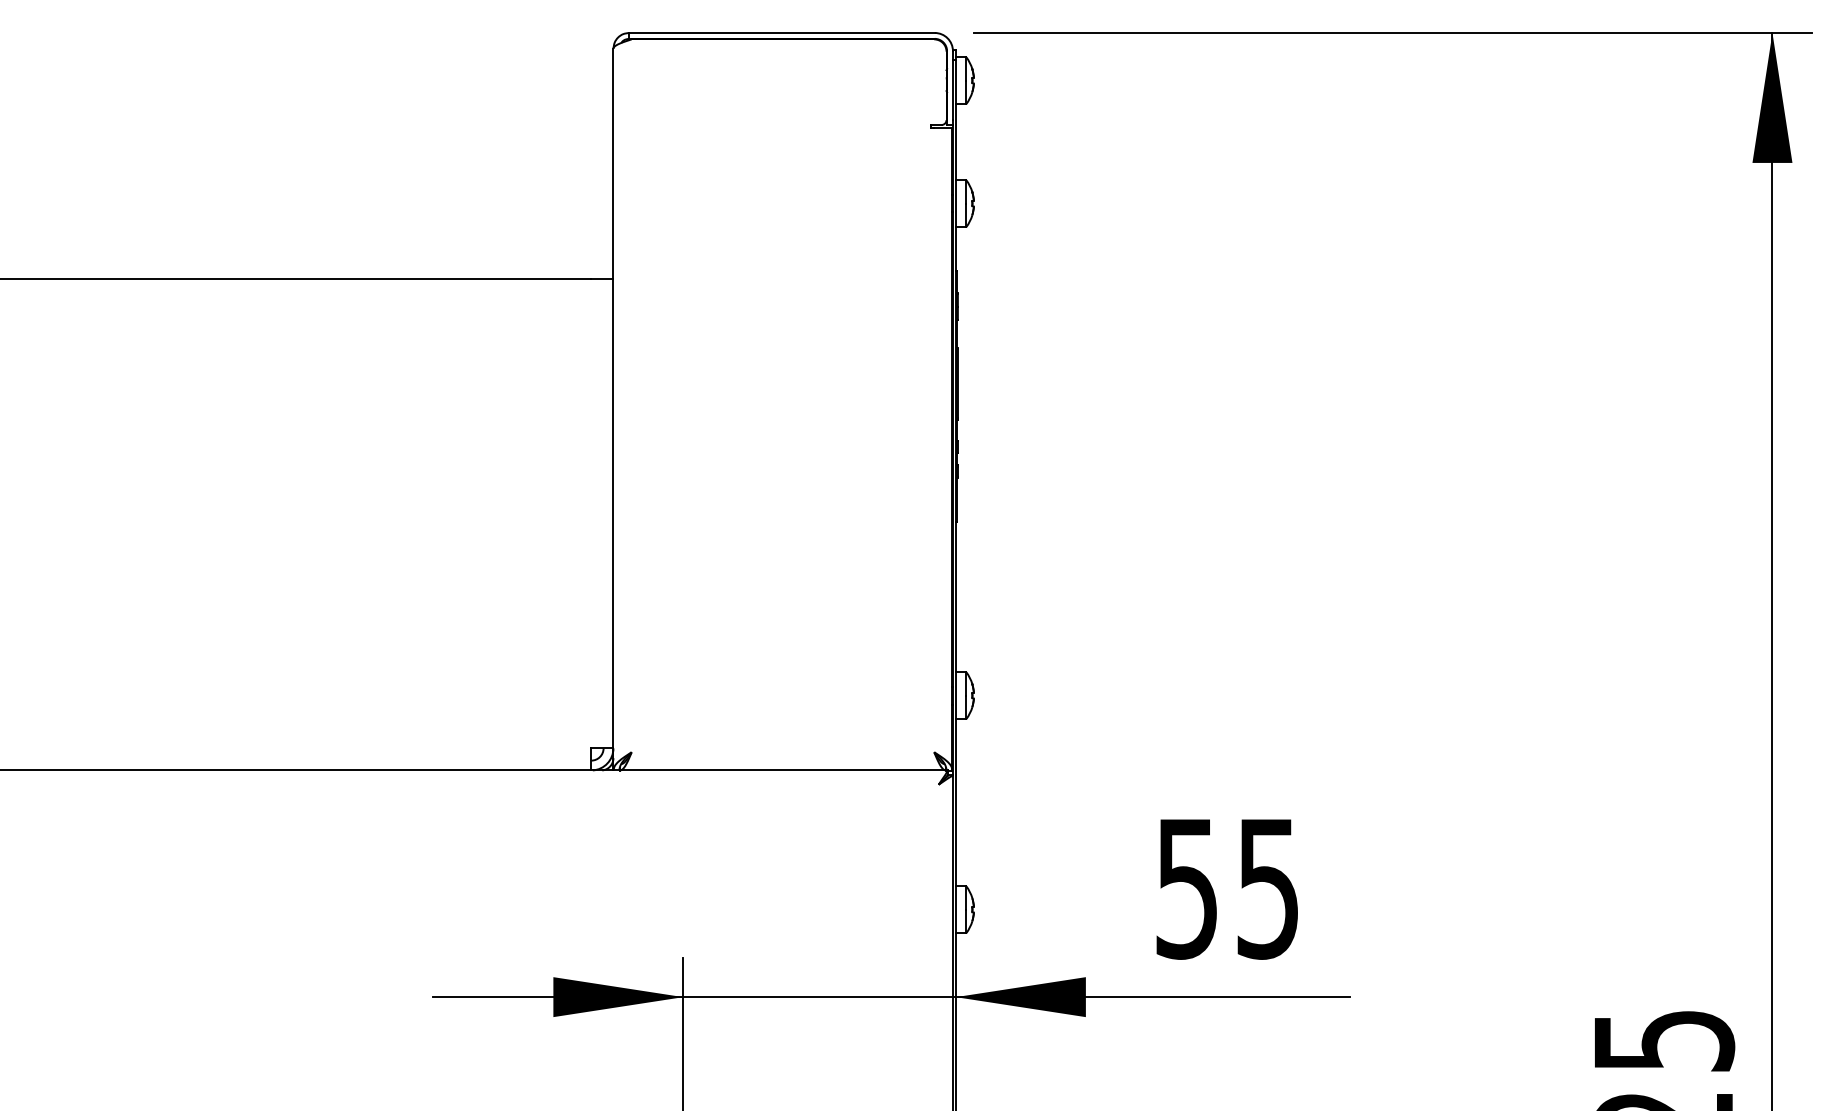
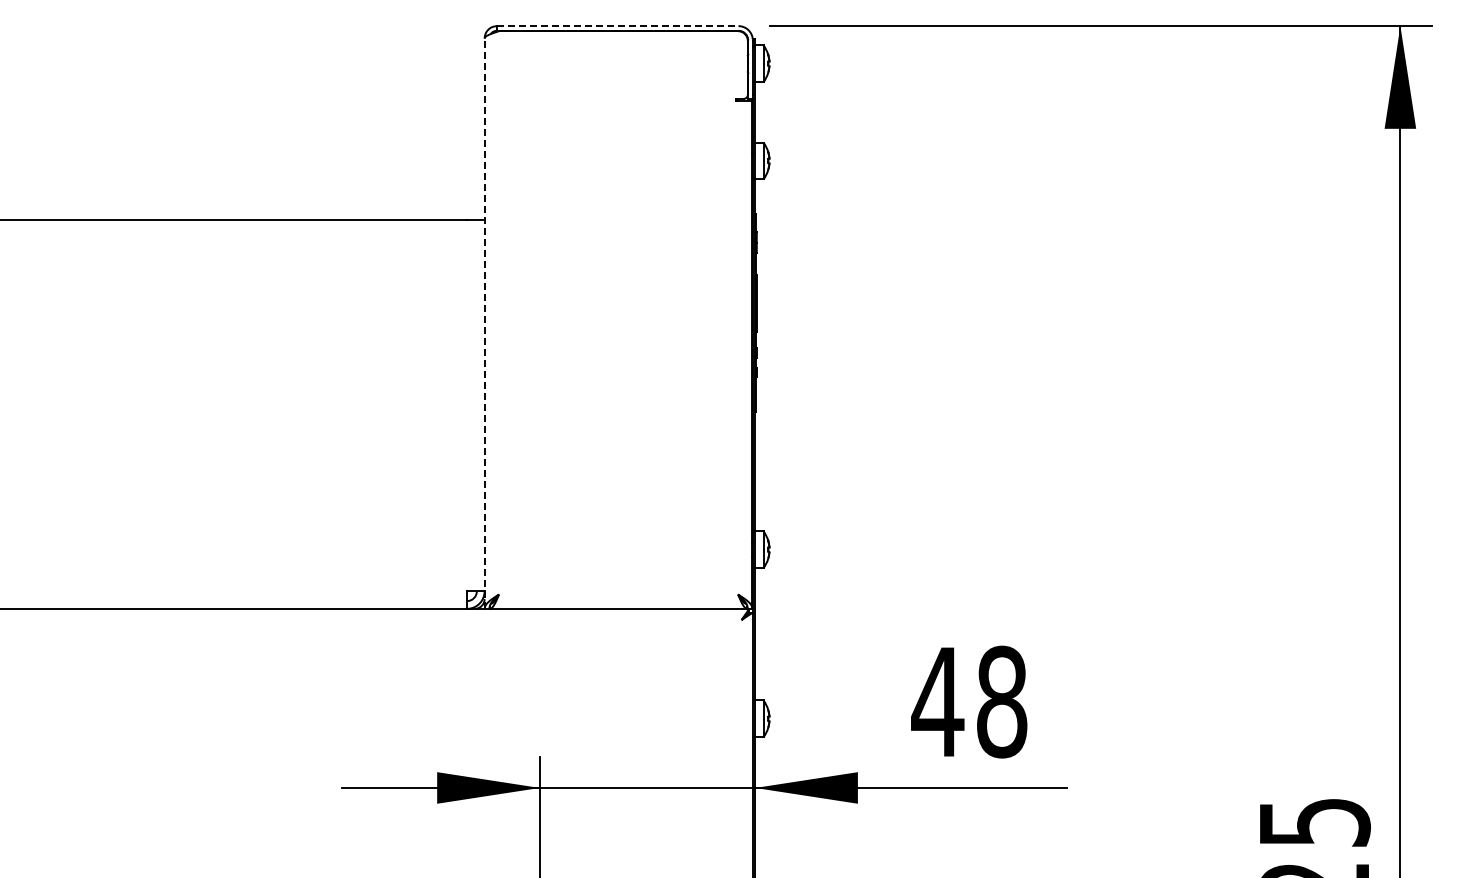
line: (781, 33) -> (617, 26), solid -> dashed
line: (613, 409) -> (484, 323), solid -> dashed
text: (1227, 887) -> (969, 701), 55 -> 48

